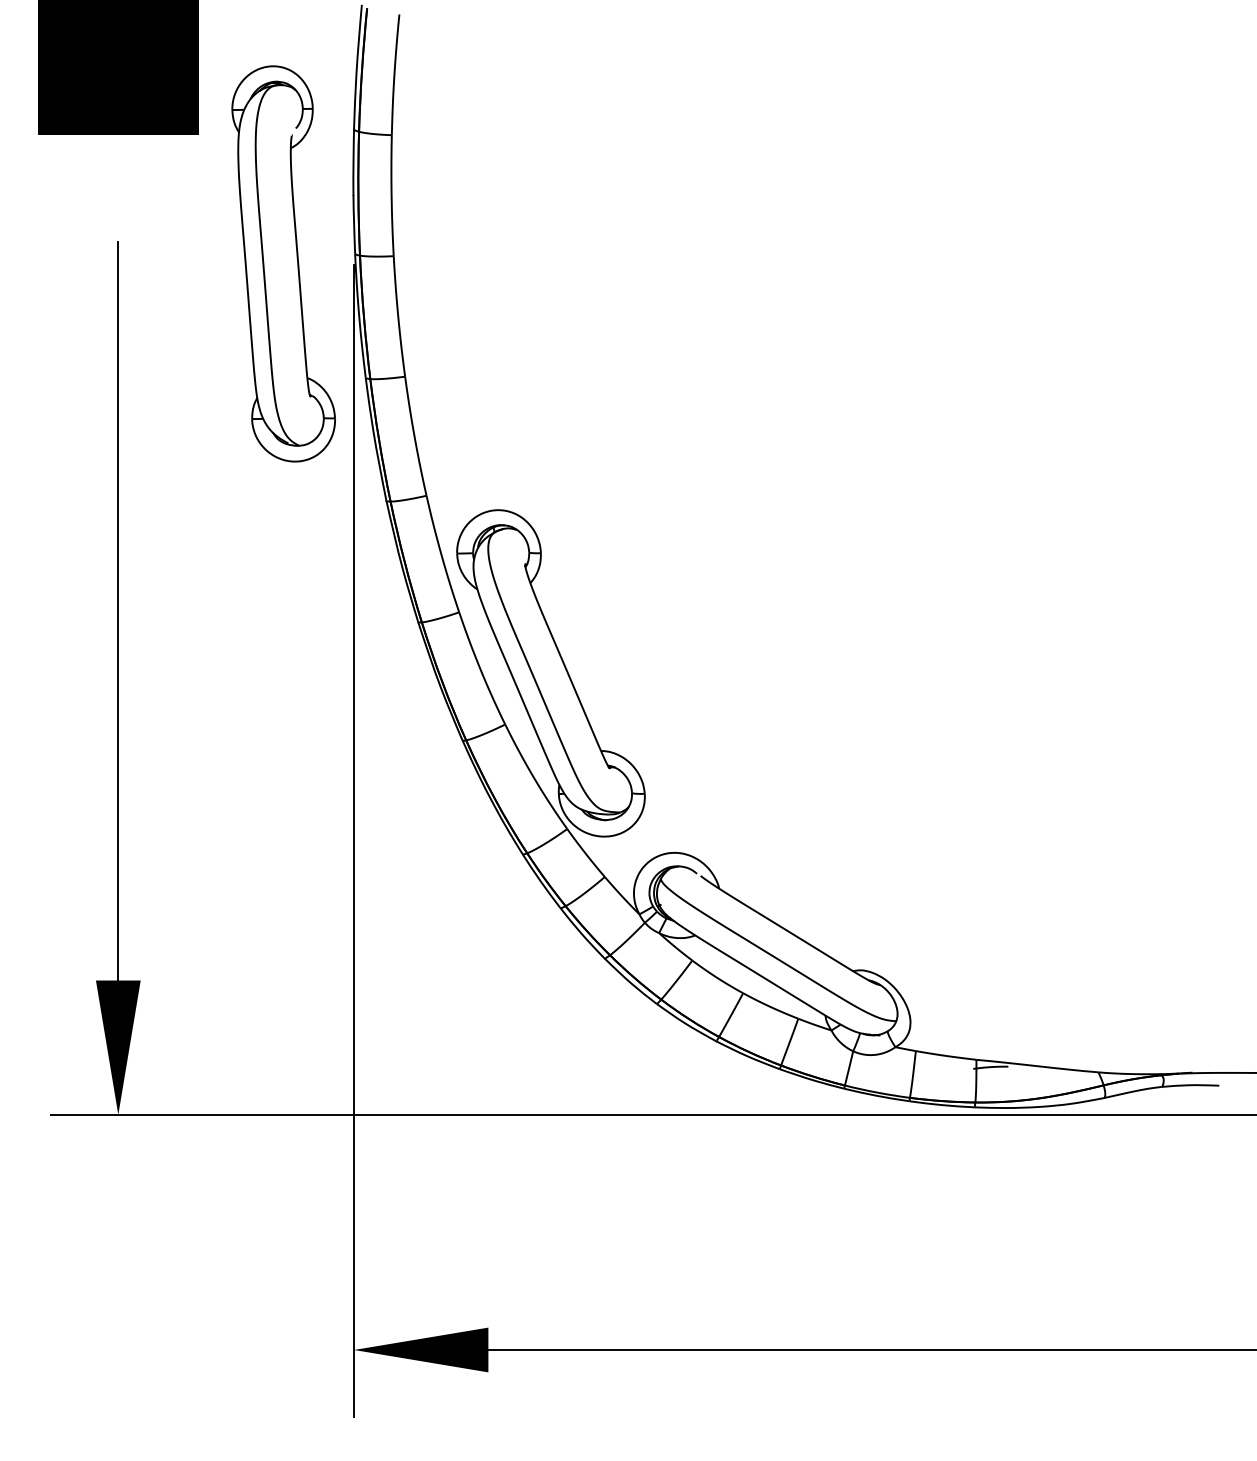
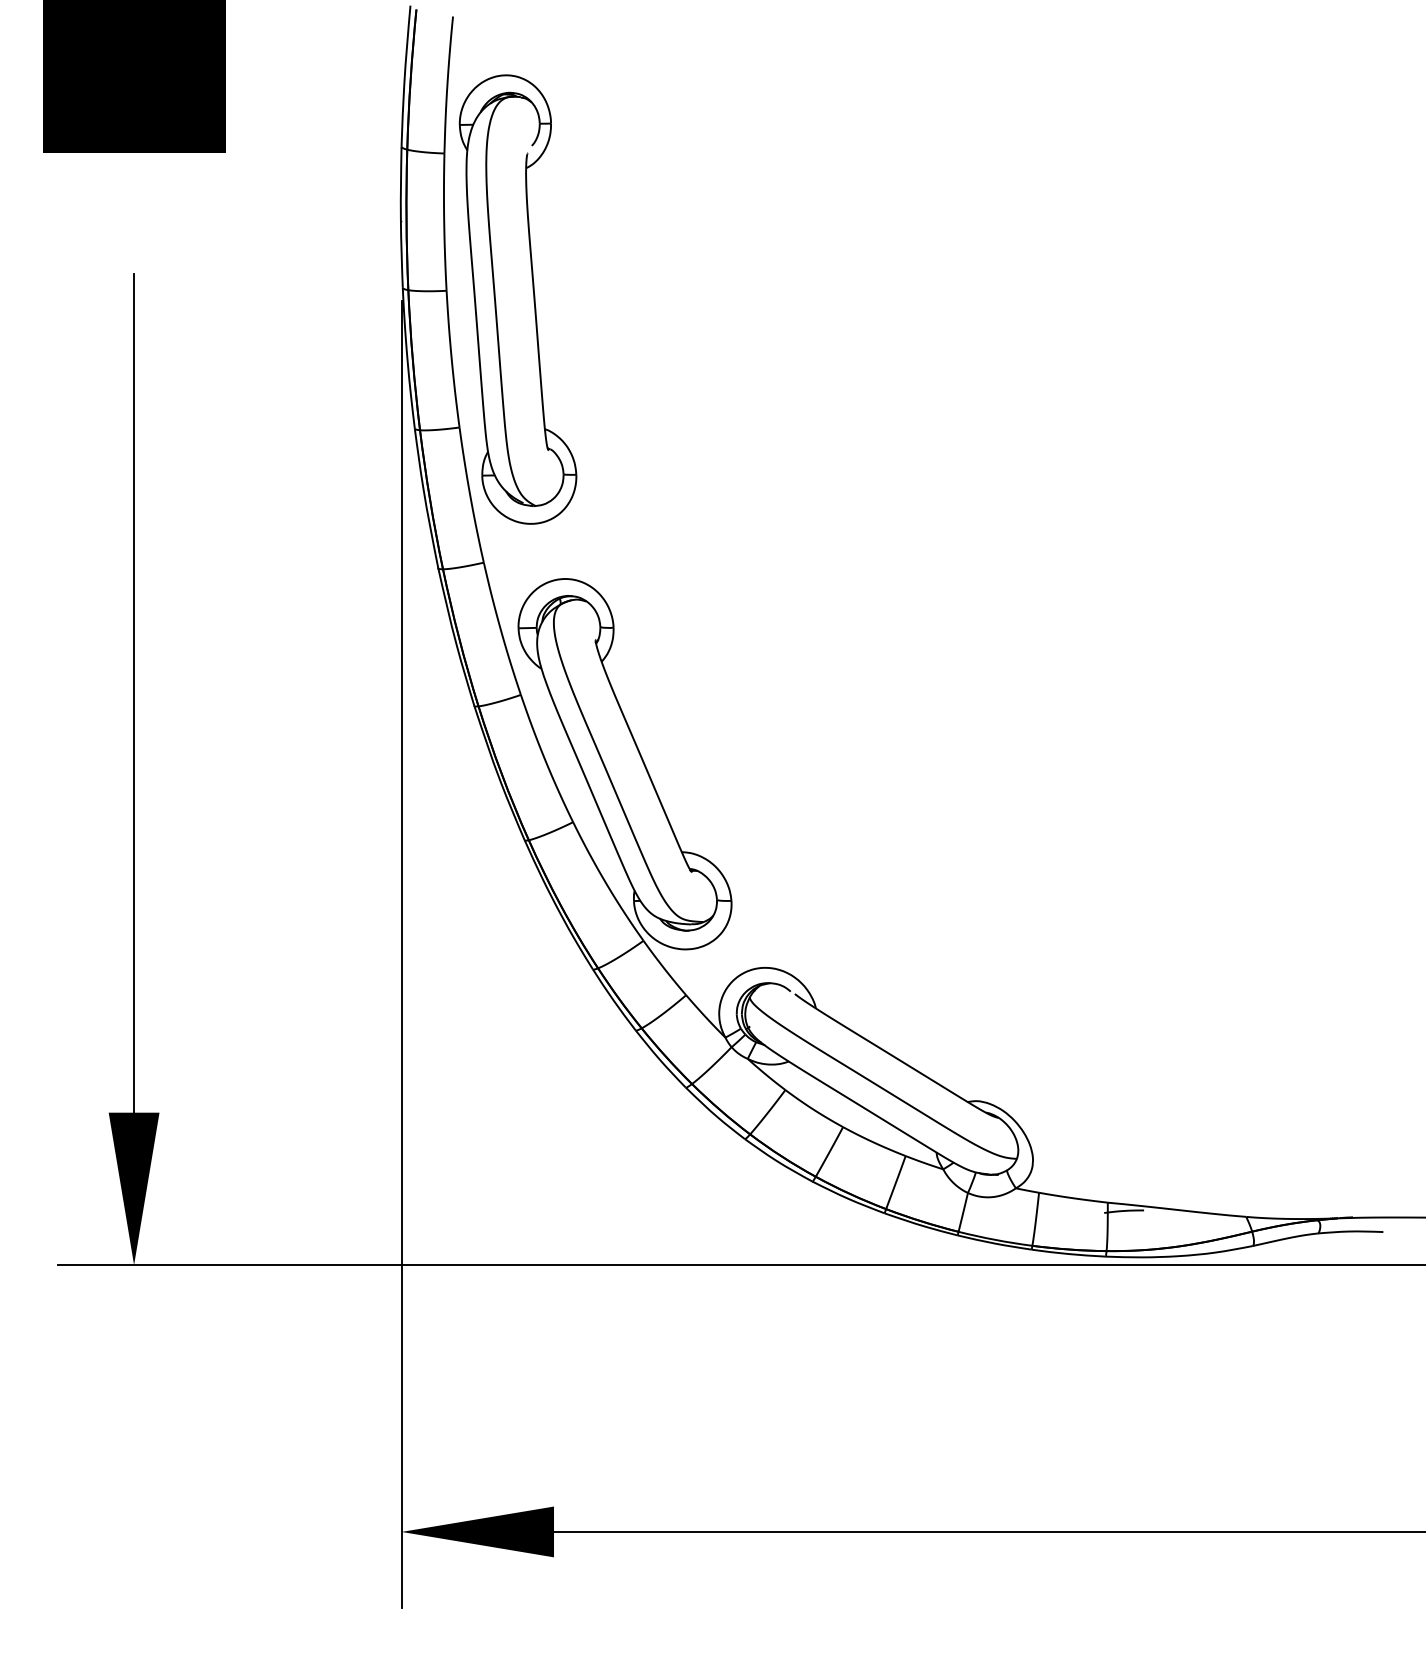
part: (283, 263) -> (517, 299), moved

